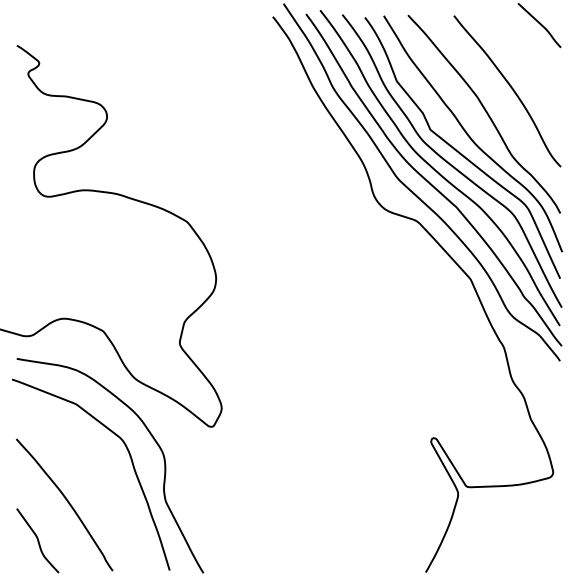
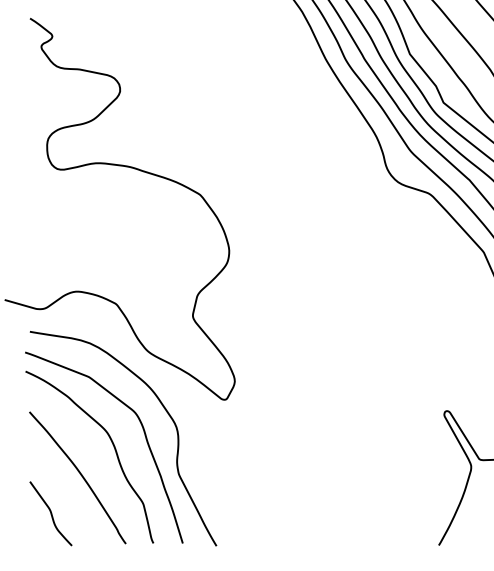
curve: (99, 472) -> (112, 445), added

